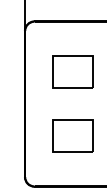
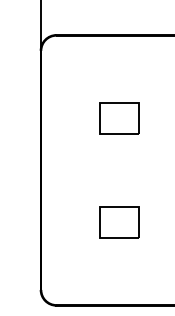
part: (72, 71) -> (118, 117), size x0.6
part: (72, 135) -> (118, 221), size x0.6

